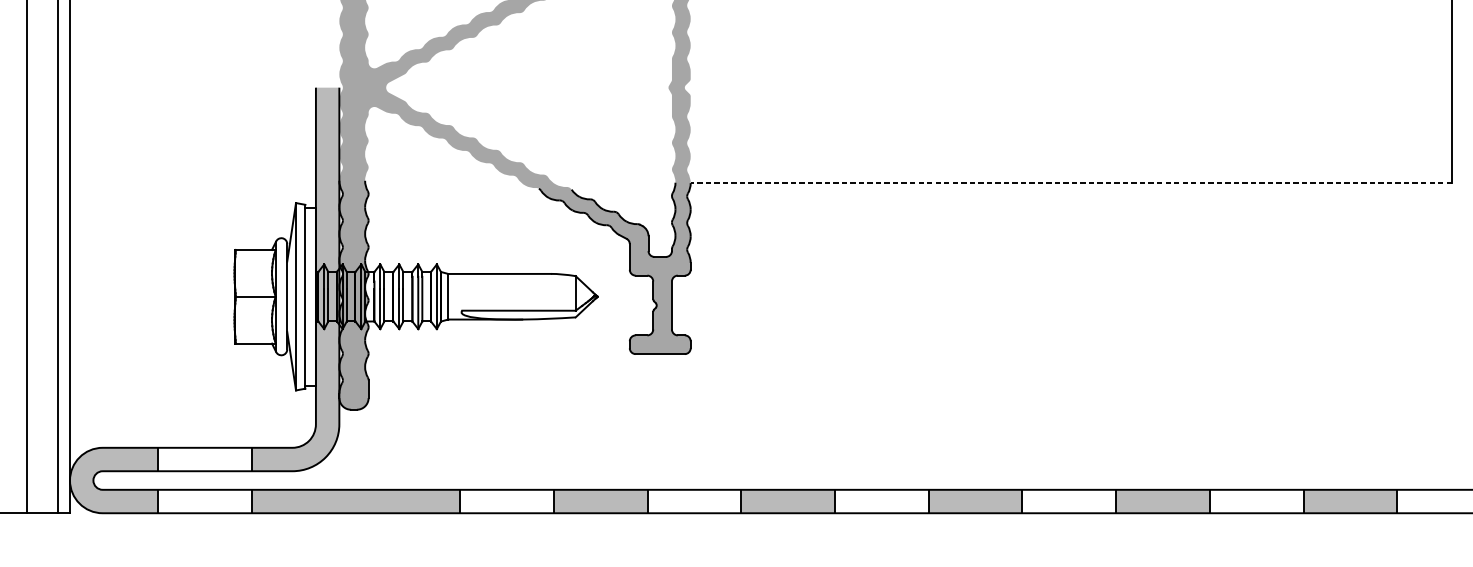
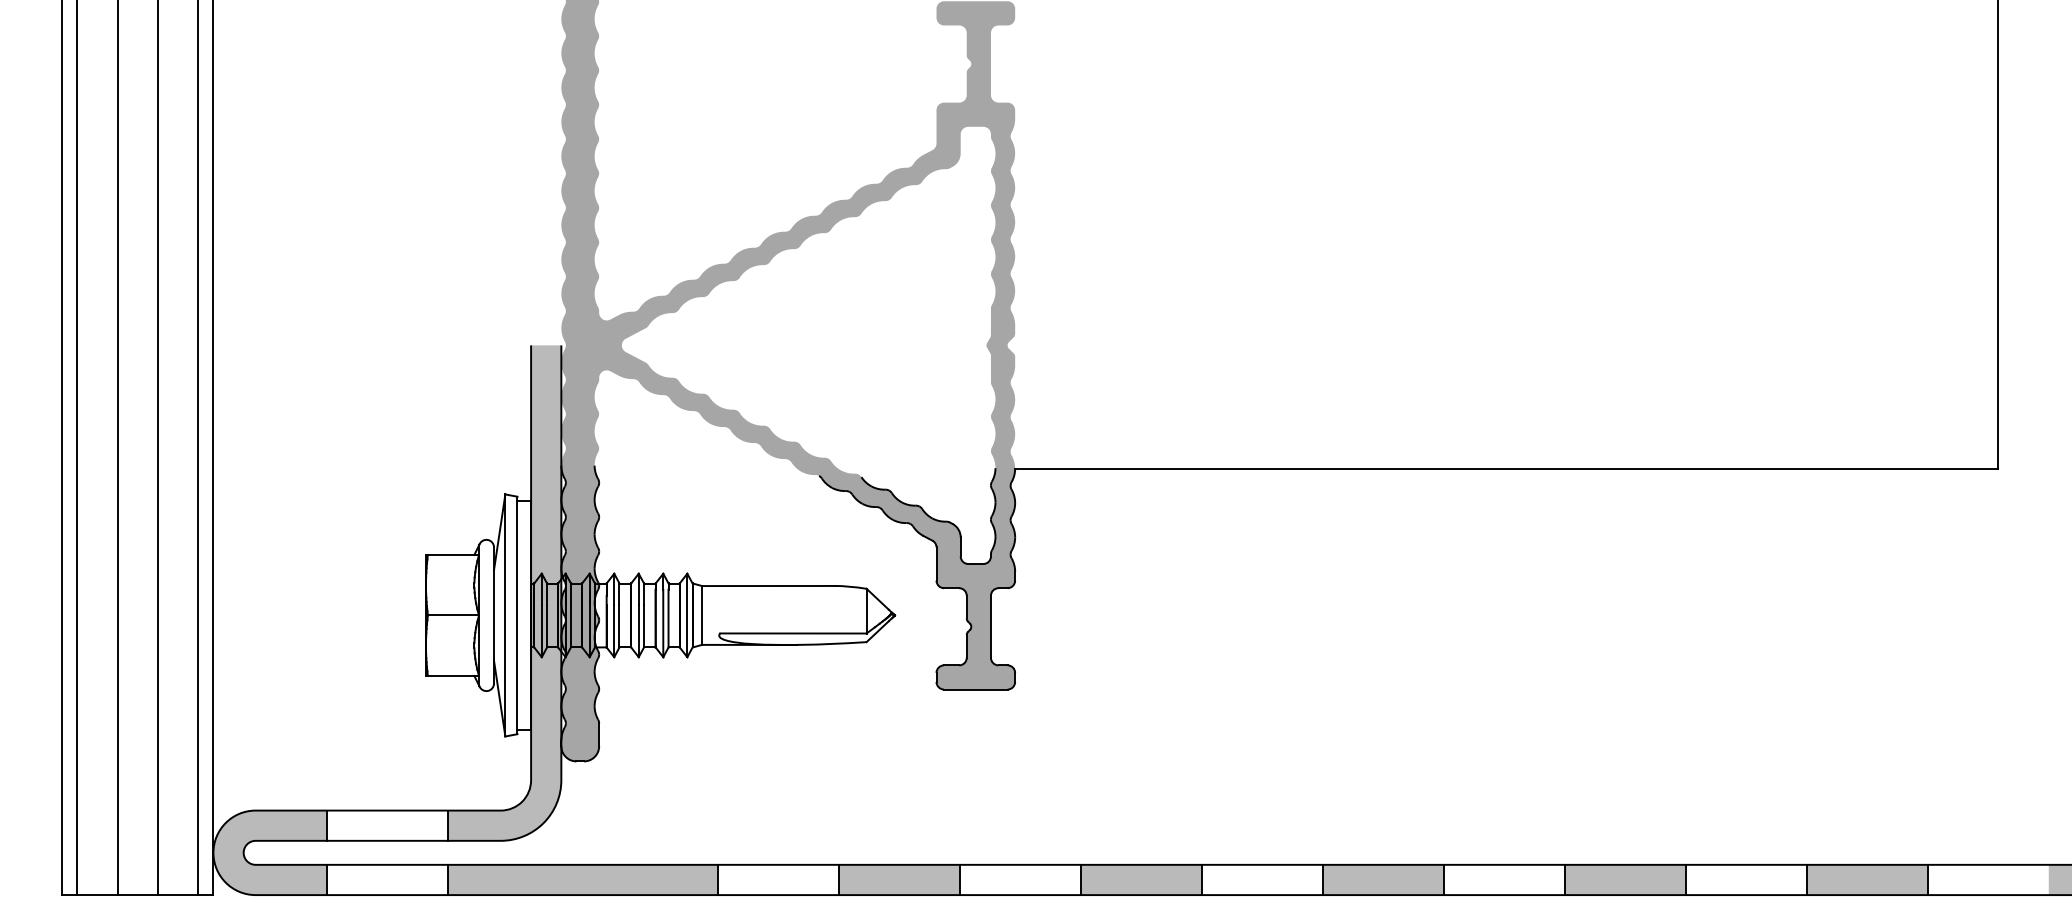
line: (1071, 182) -> (1506, 468), dashed -> solid

